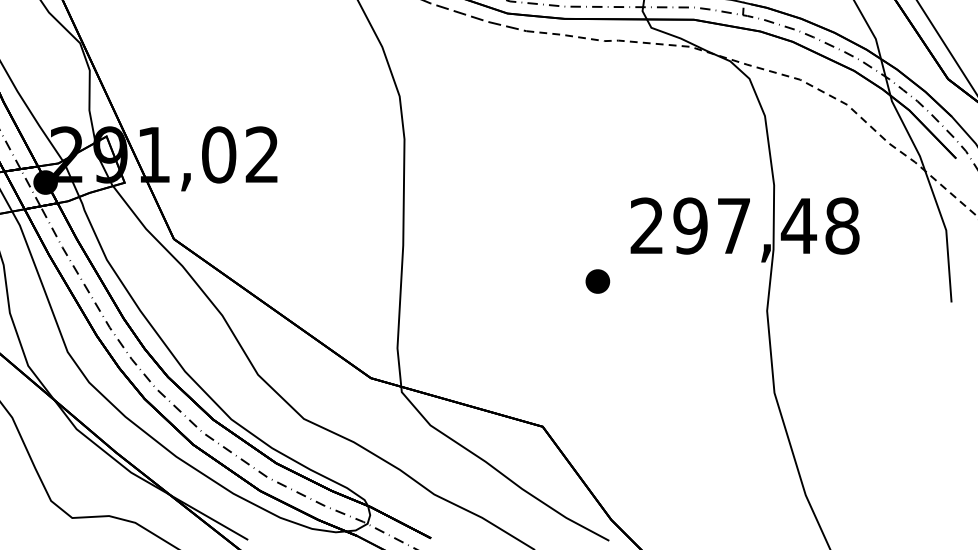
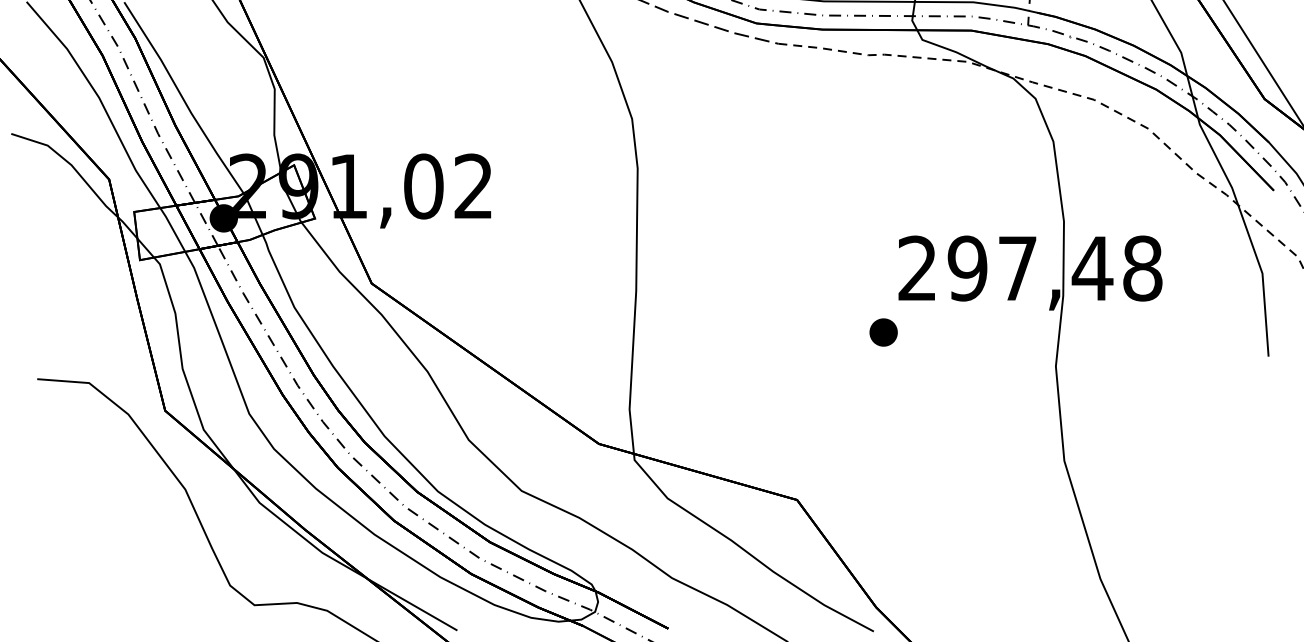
part: (597, 281) -> (883, 332), moved

